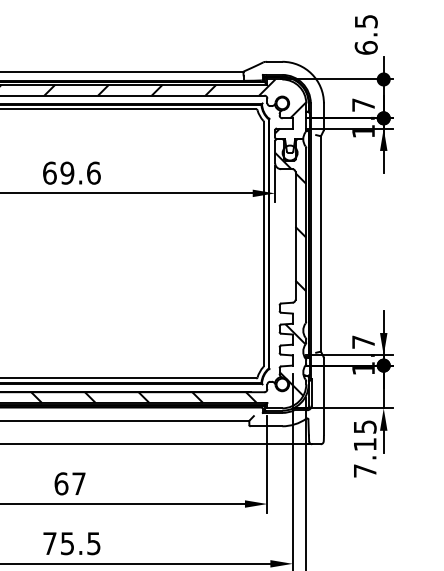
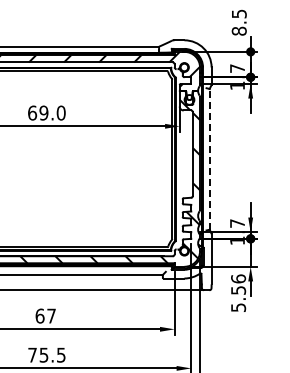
text: (365, 46) -> (238, 30), 6.5 -> 8.5
text: (92, 172) -> (60, 112), 69.6 -> 69.0
line: (320, 242) -> (209, 158), solid -> dashed
text: (365, 447) -> (238, 292), 7.15 -> 5.56

